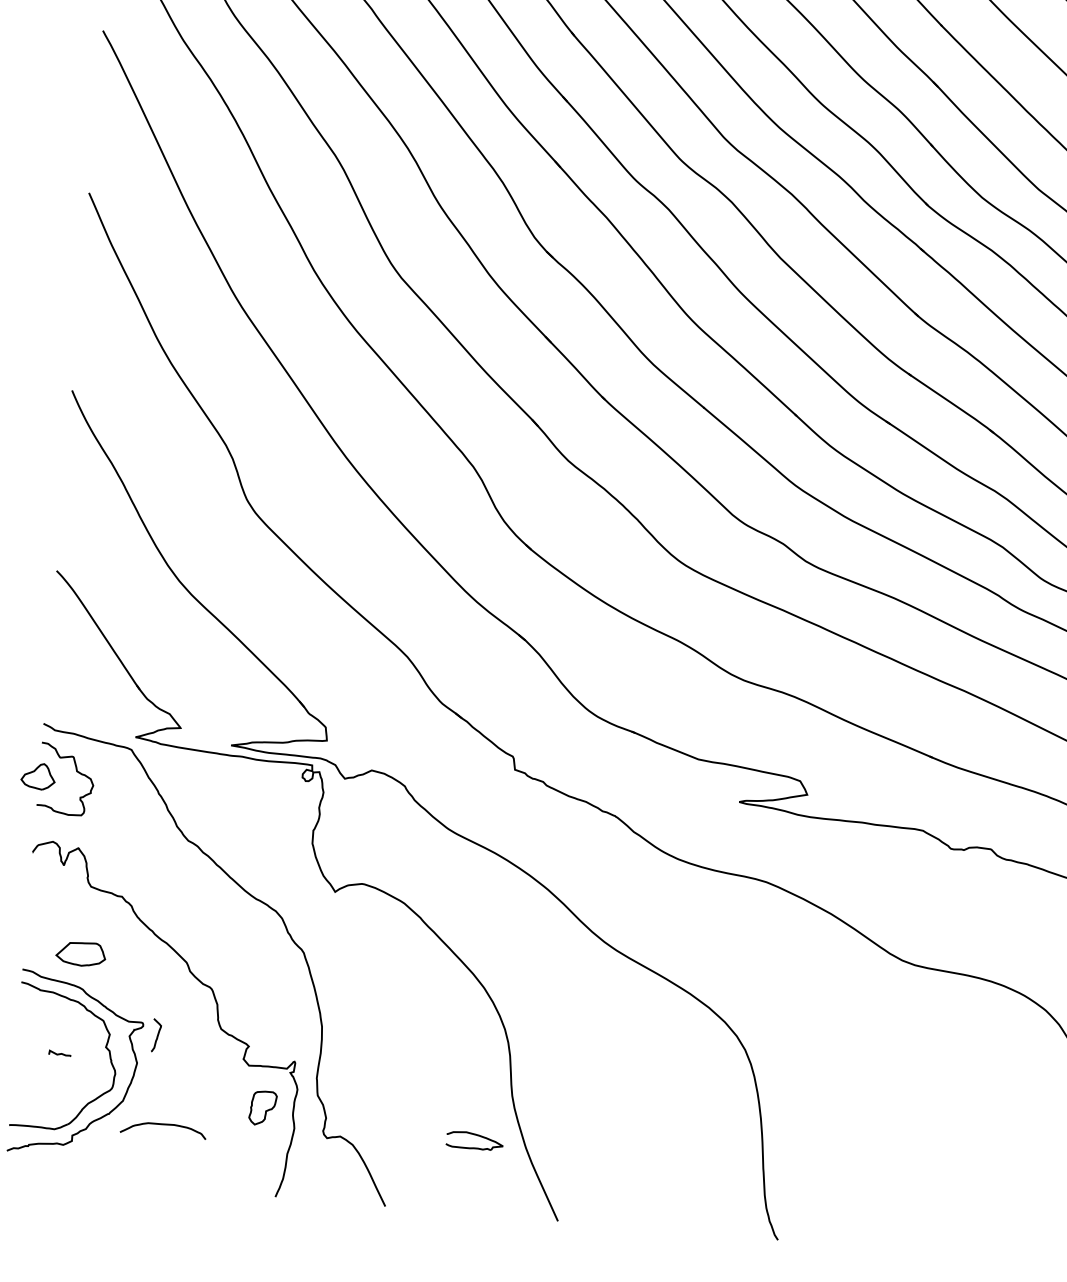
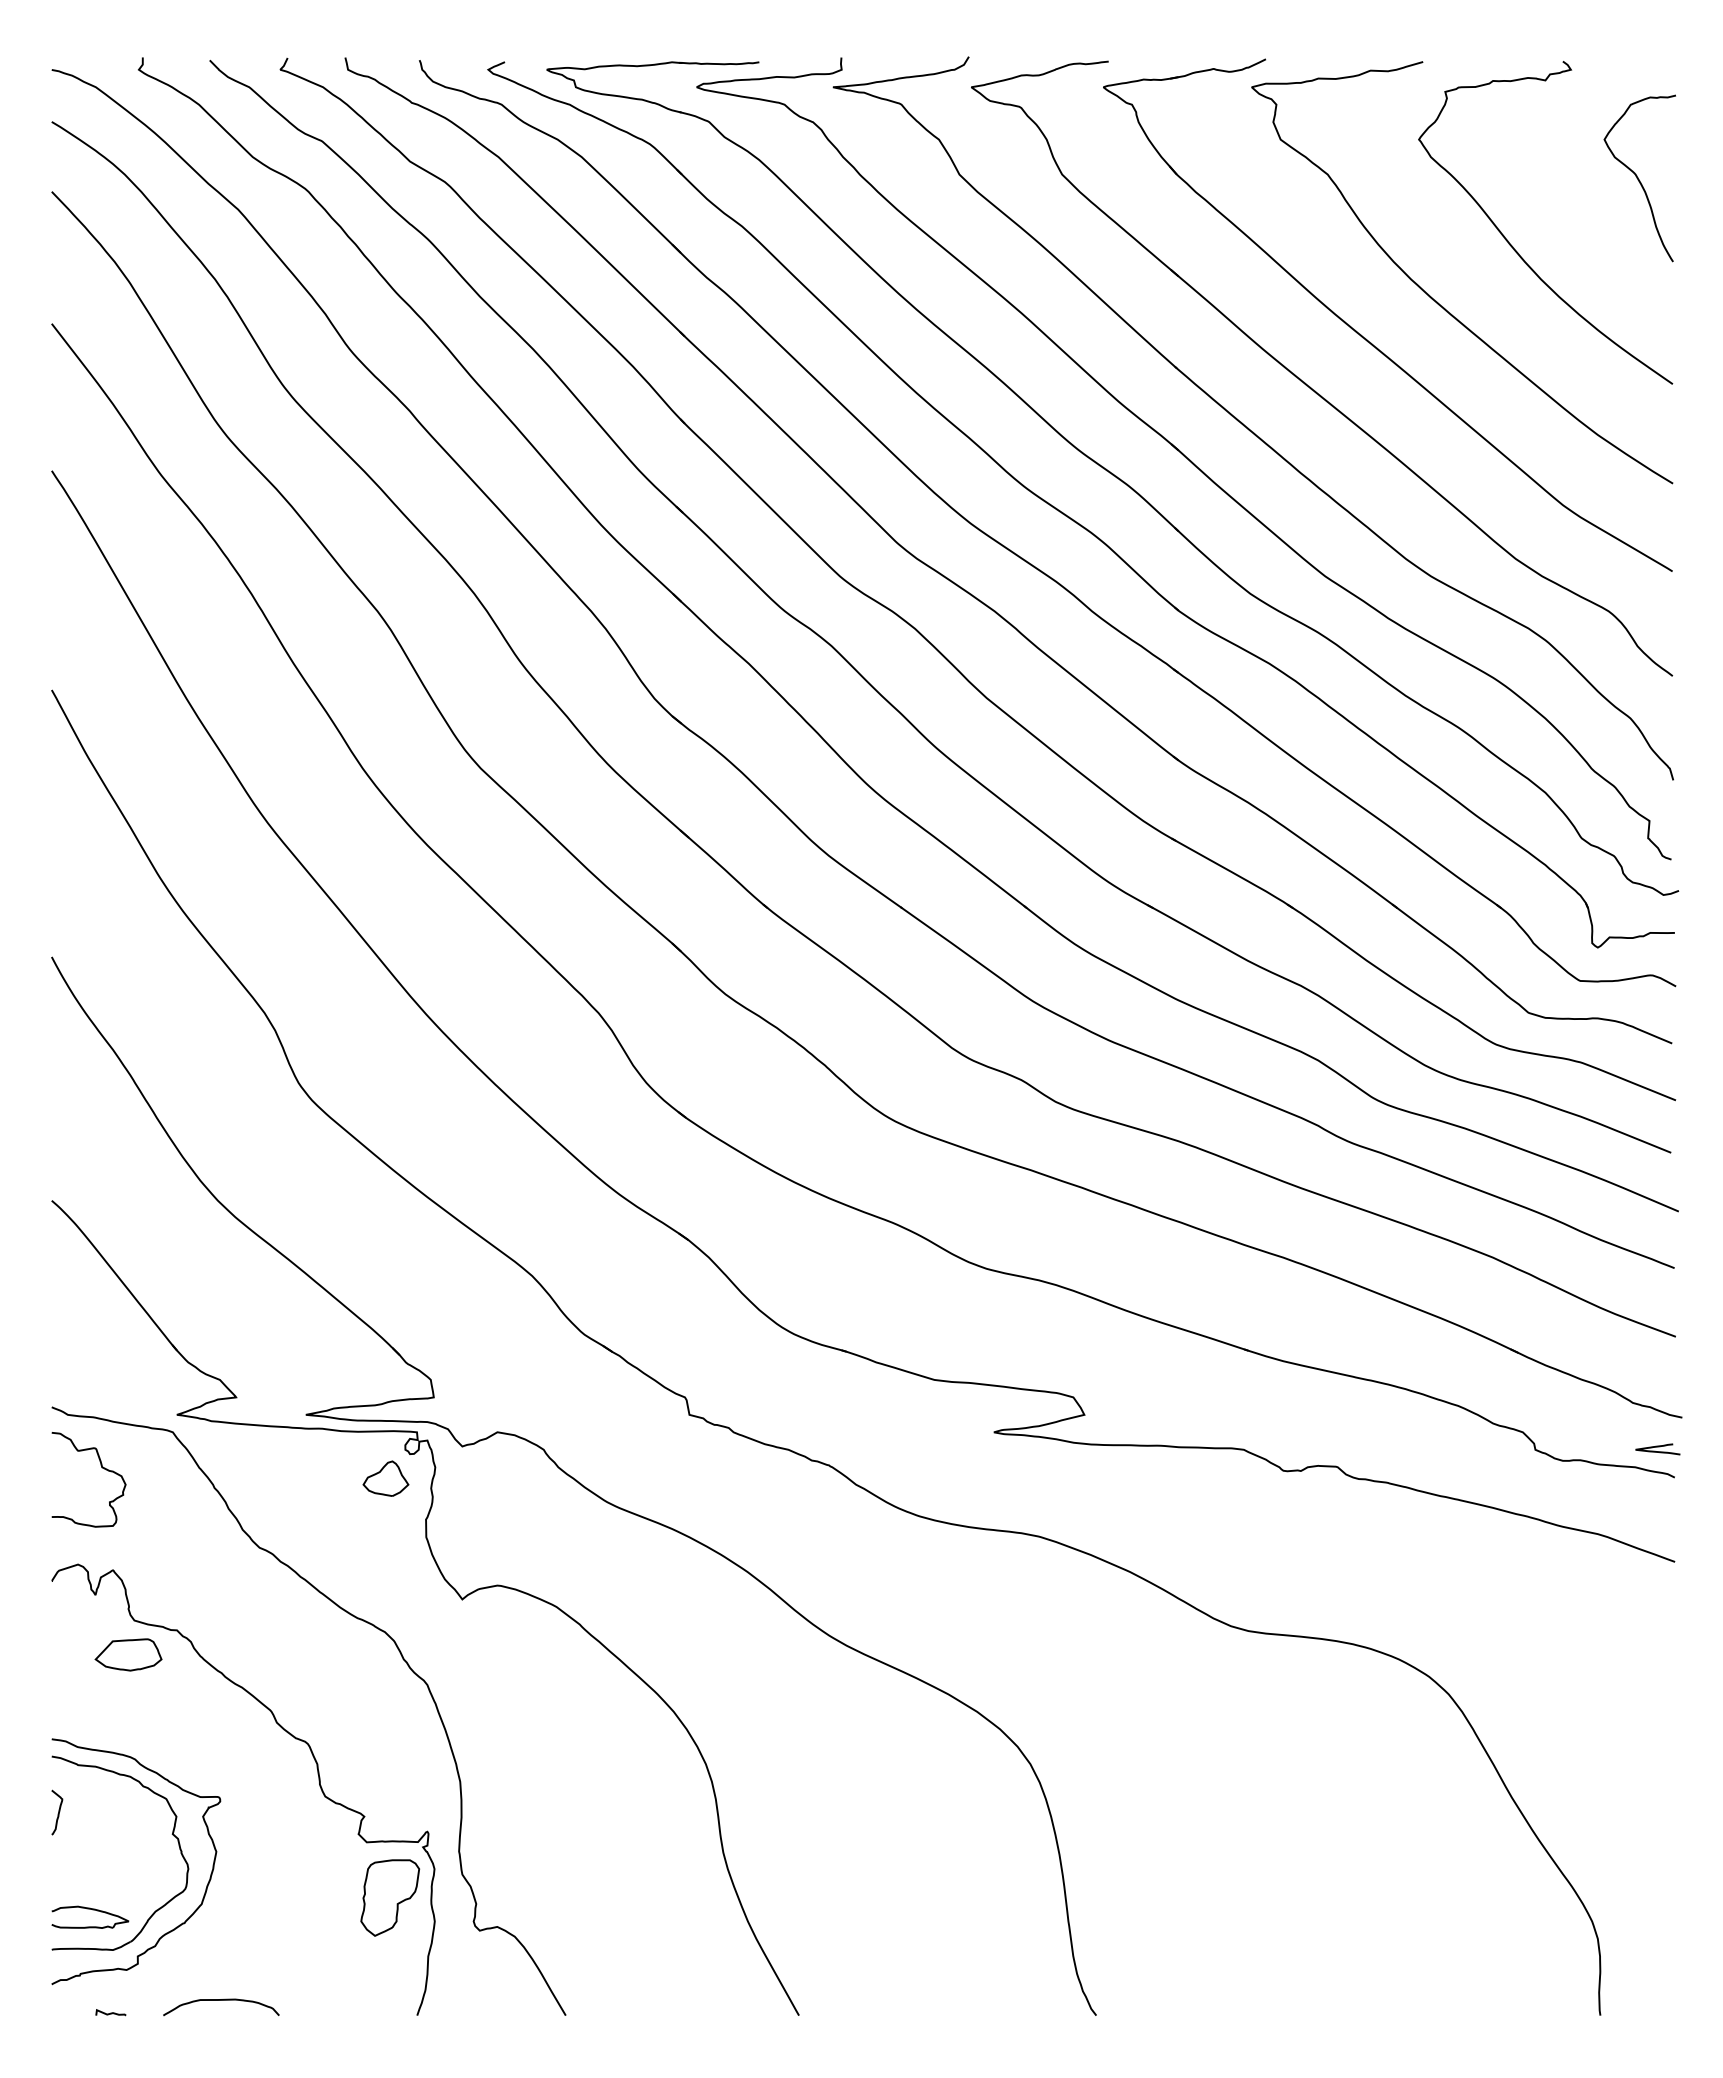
part: (38, 776) -> (385, 1478), moved
part: (81, 953) -> (128, 1654), moved
curve: (157, 1035) -> (58, 1812), moved
curve: (59, 1053) -> (110, 2012), moved
part: (263, 1107) -> (390, 1897), size x1.67
curve: (164, 1124) -> (221, 2000), moved
part: (476, 1136) -> (92, 1910), moved

